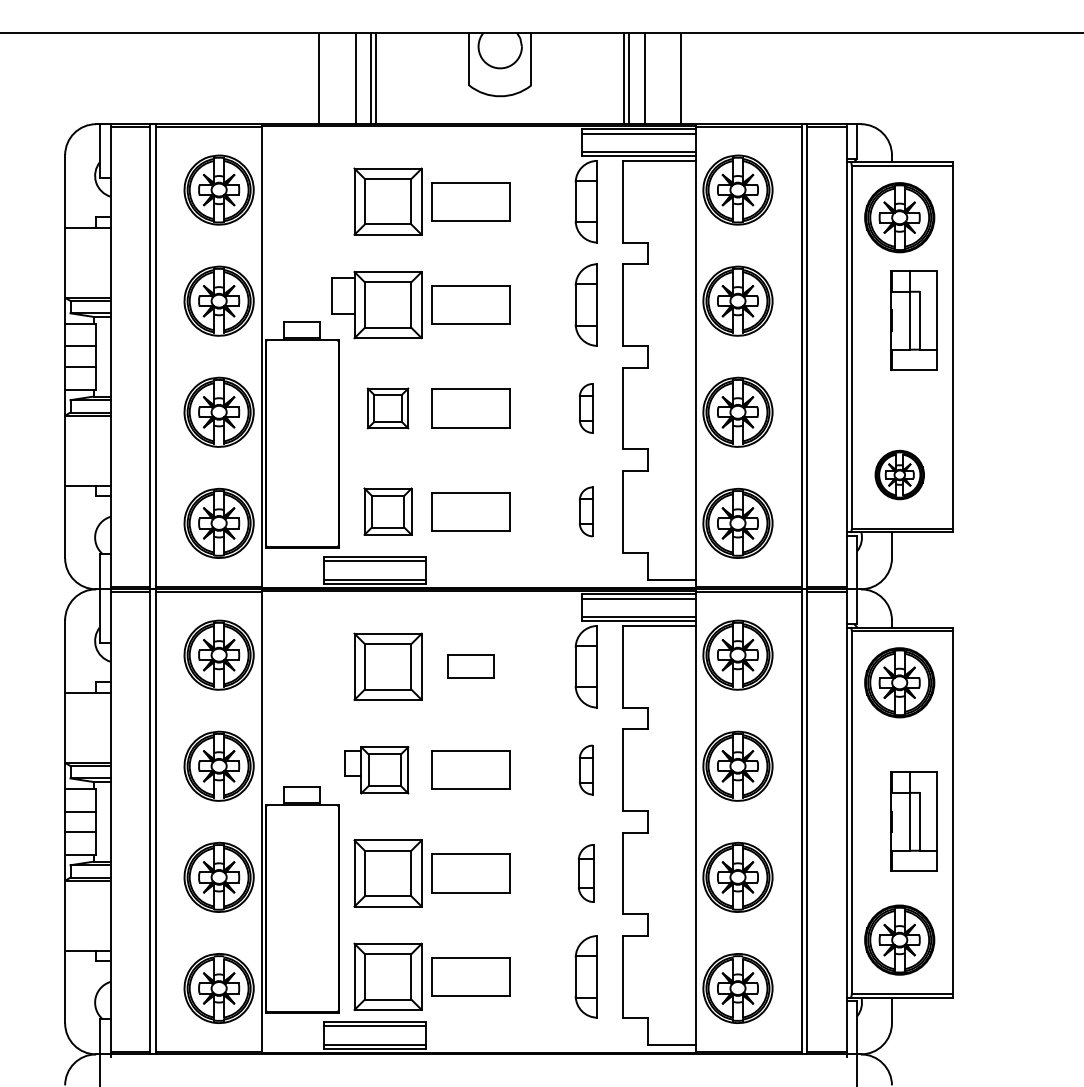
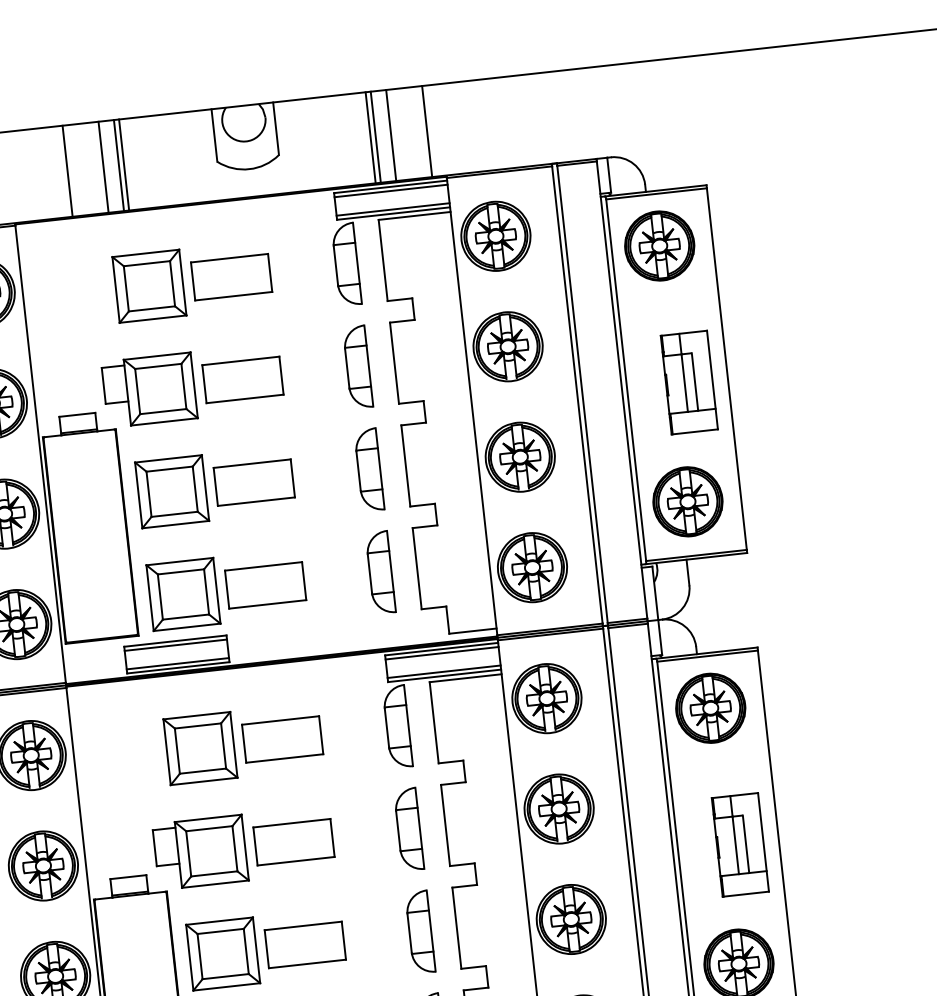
part: (913, 320) -> (688, 382), moved
part: (387, 408) -> (171, 491), size x1.67
part: (585, 408) -> (368, 470), size x1.67
part: (899, 474) -> (687, 501), size x1.43
part: (387, 511) -> (182, 594), size x1.43
part: (585, 511) -> (379, 572), size x1.67
part: (470, 666) -> (282, 739), size x1.67
part: (585, 769) -> (407, 828), size x1.67
part: (376, 770) -> (200, 852), size x1.43
part: (585, 873) -> (419, 932), size x1.43

